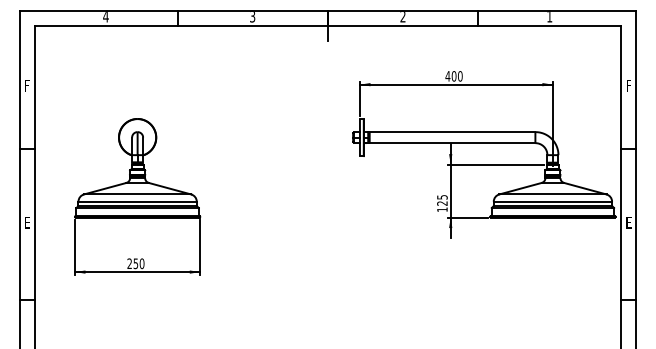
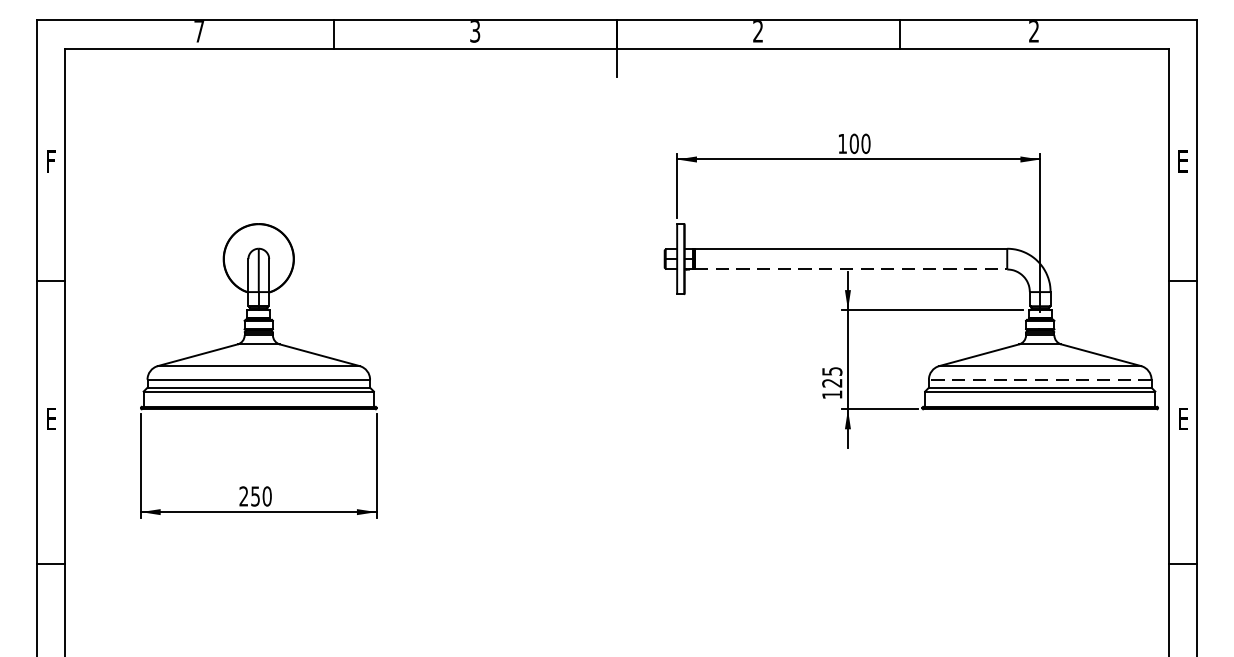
text: (105, 17) -> (198, 33), 4 -> 7
text: (549, 17) -> (1033, 33), 1 -> 2
text: (447, 76) -> (841, 144), 400 -> 100
text: (628, 85) -> (1182, 161), F -> E
line: (452, 143) -> (851, 270), solid -> dashed
line: (552, 201) -> (1039, 379), solid -> dashed

